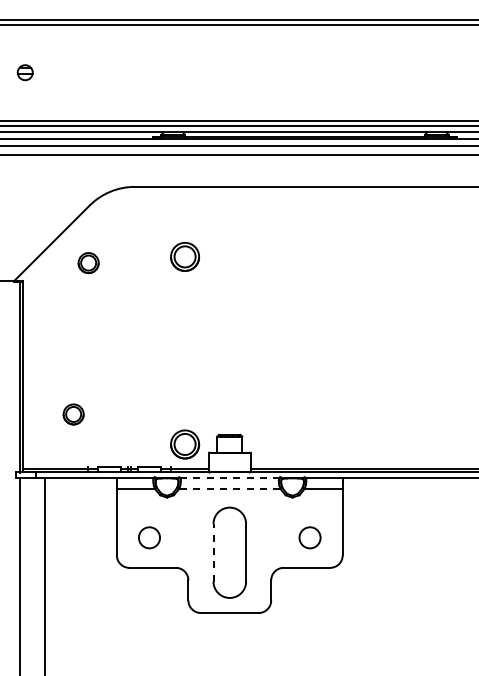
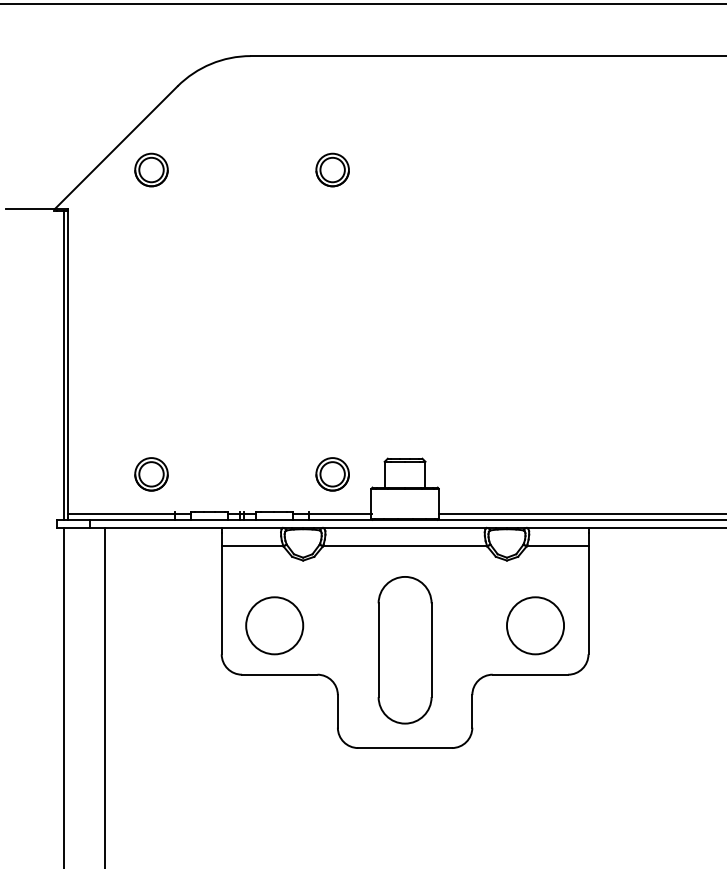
part: (185, 257) -> (333, 170), size x0.71
part: (88, 262) -> (151, 169), moved
part: (73, 414) -> (151, 474), moved
part: (185, 444) -> (333, 474), size x0.71
line: (229, 477) -> (404, 527), dashed -> solid
line: (229, 488) -> (404, 545), dashed -> solid
circle: (149, 537) -> (274, 625), size x1.67
circle: (309, 537) -> (534, 625), size x1.67
line: (213, 552) -> (378, 649), dashed -> solid

